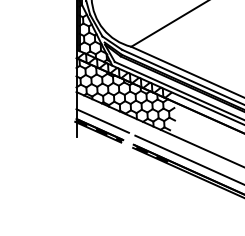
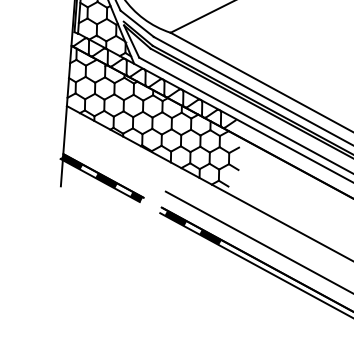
line: (102, 120) -> (109, 160), removed

